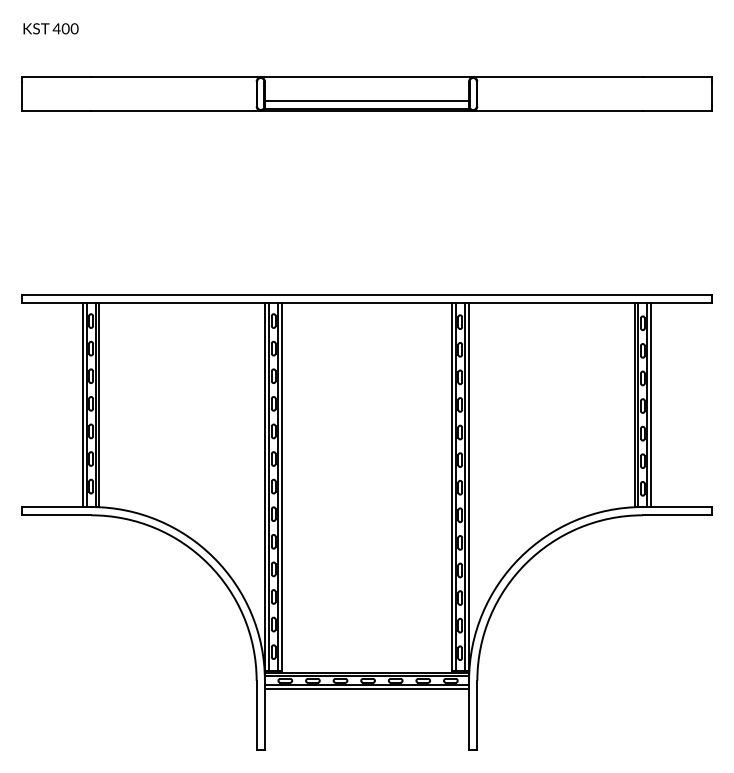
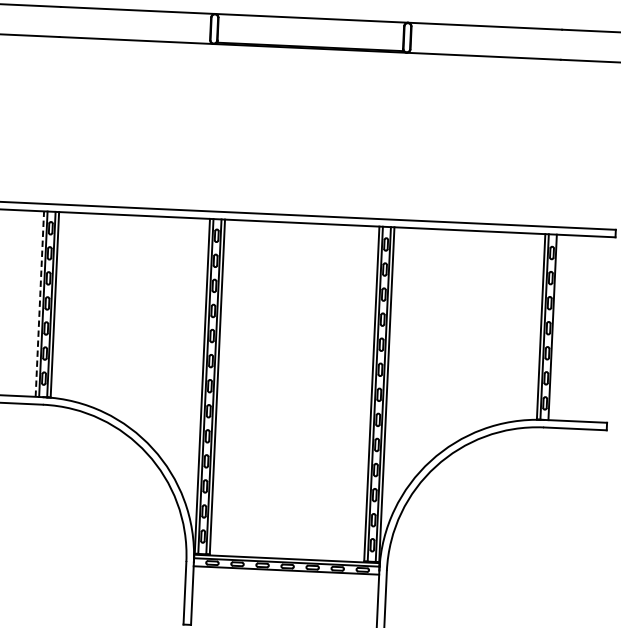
line: (366, 100) -> (310, 39), removed
line: (82, 404) -> (39, 303), solid -> dashed
line: (651, 404) -> (556, 327), removed
line: (366, 689) -> (285, 574), removed

